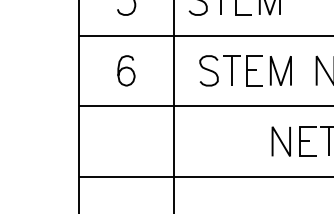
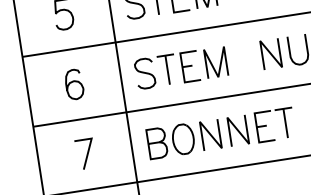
part: (245, 70) -> (181, 67), moved
part: (226, 141) -> (184, 139), added
line: (127, 142) -> (86, 155), added

